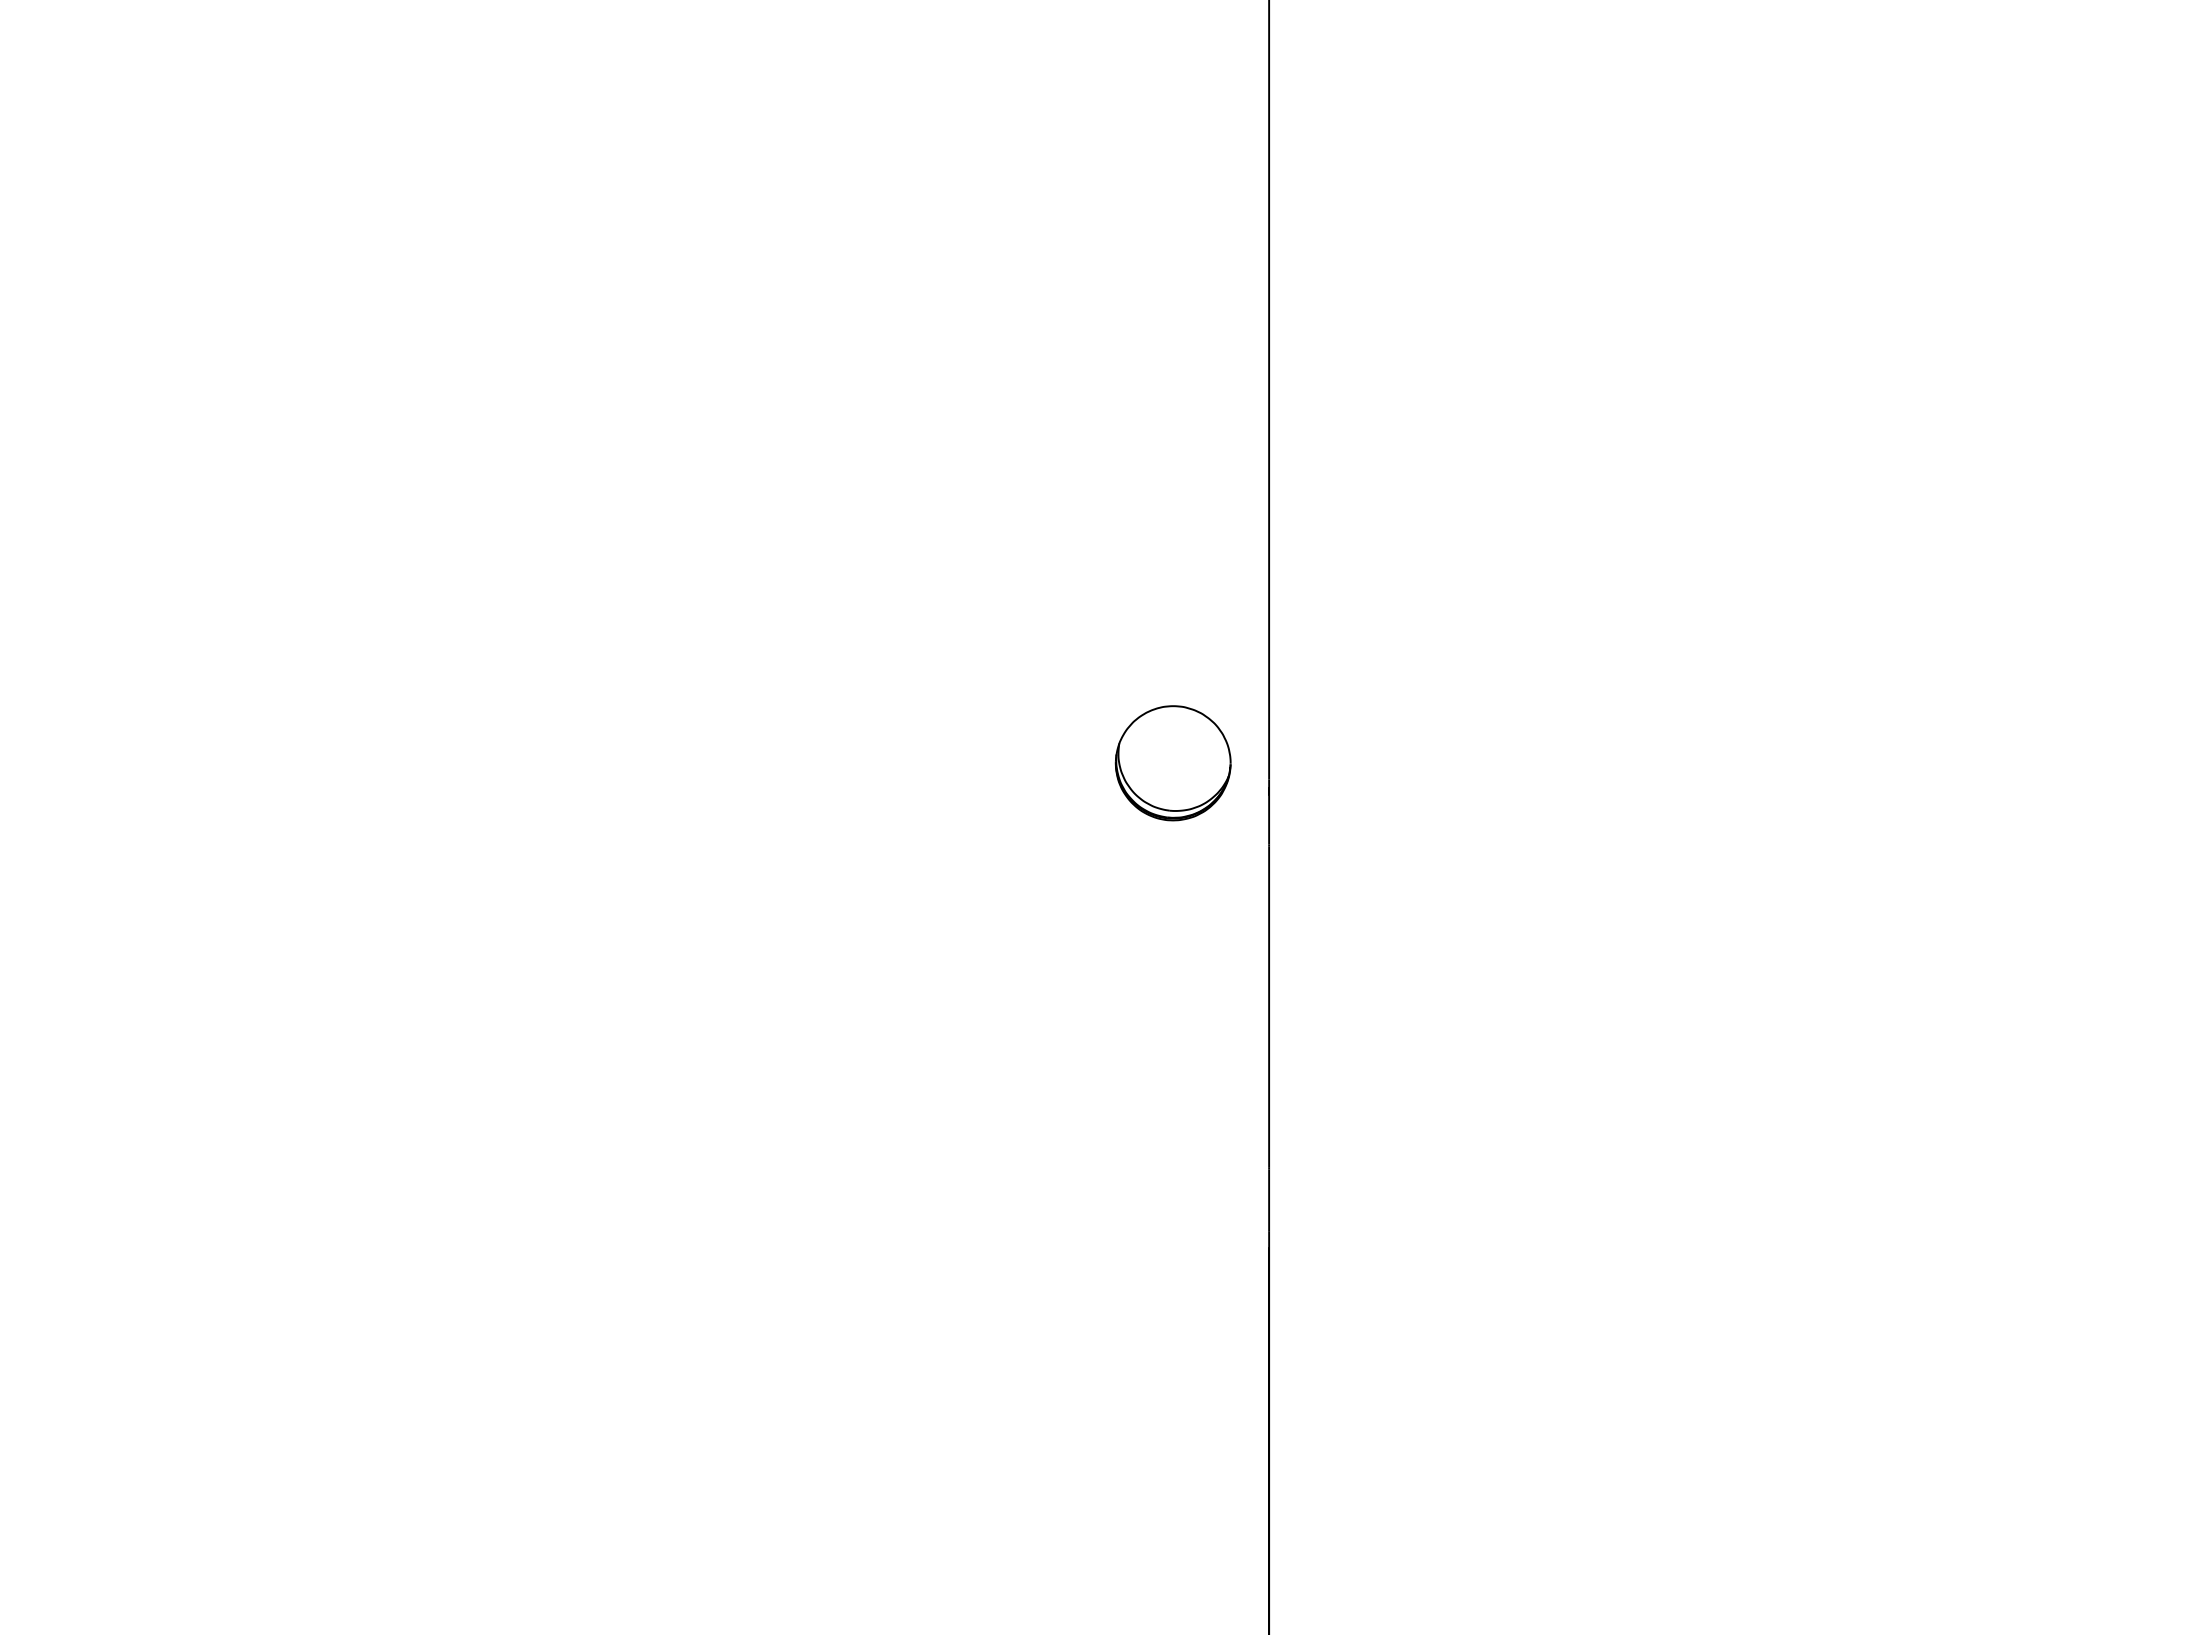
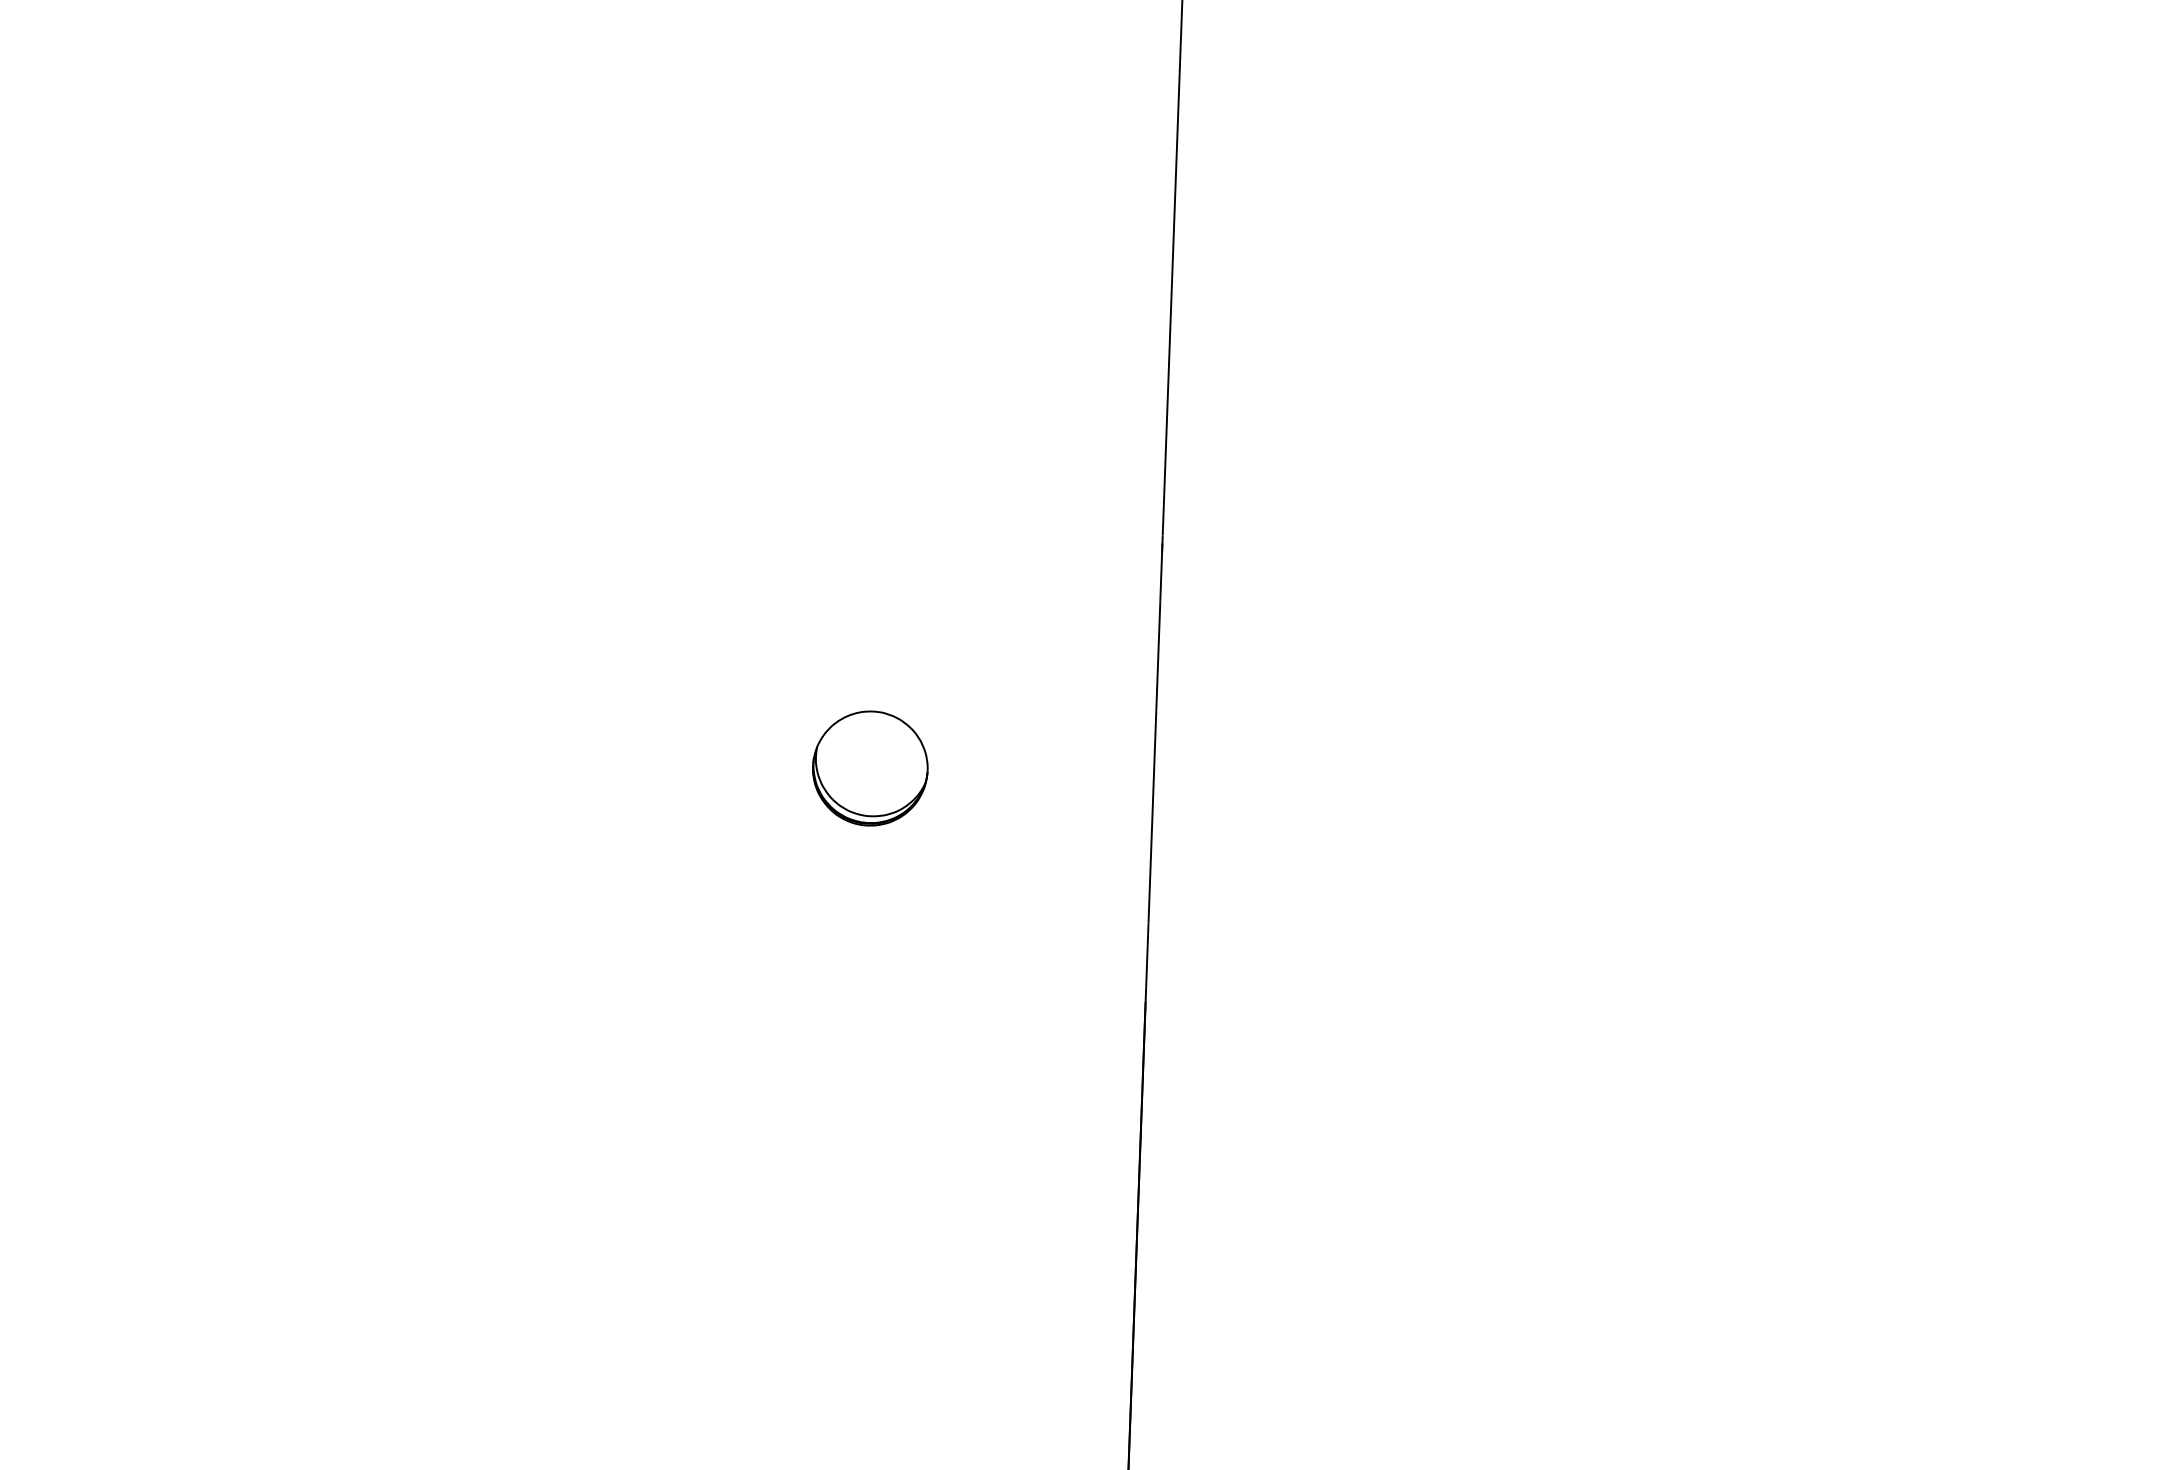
part: (1172, 763) -> (869, 768), moved

